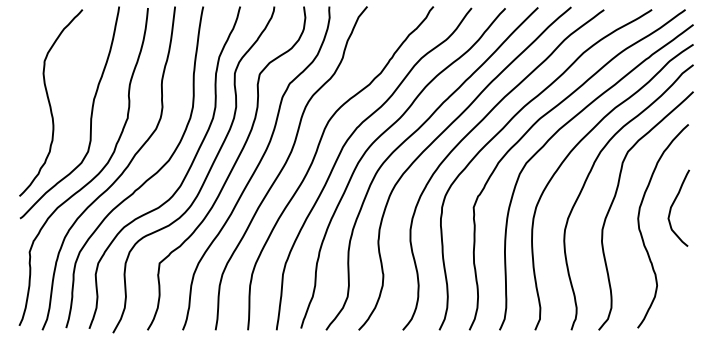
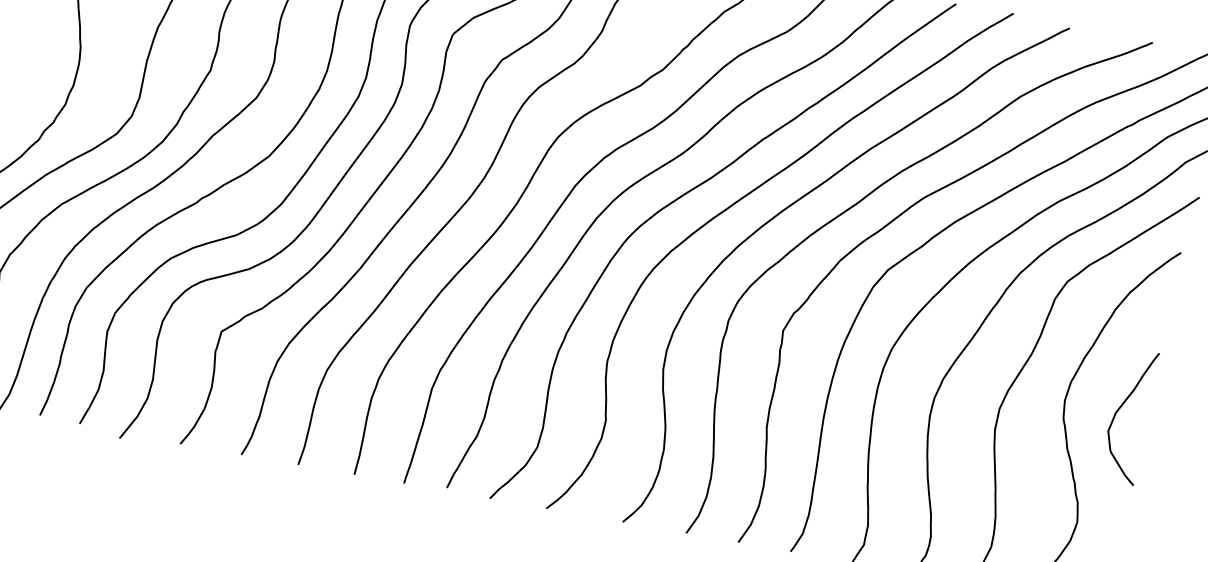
curve: (673, 205) -> (1120, 410), moved

